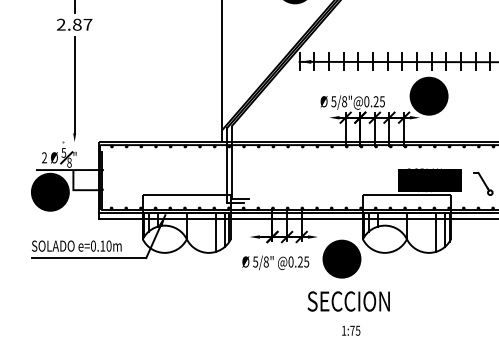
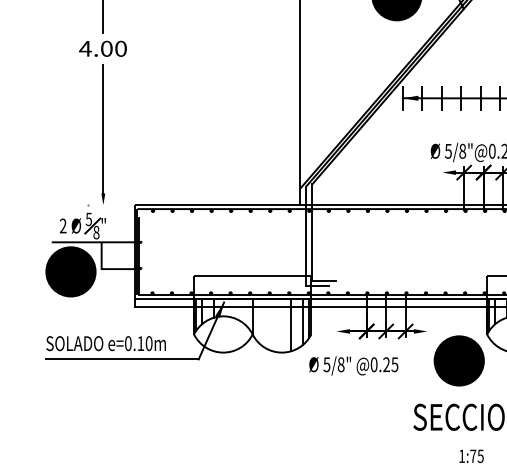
text: (74, 24) -> (103, 48), 2.87 -> 4.00
text: (275, 262) -> (353, 365), moved

